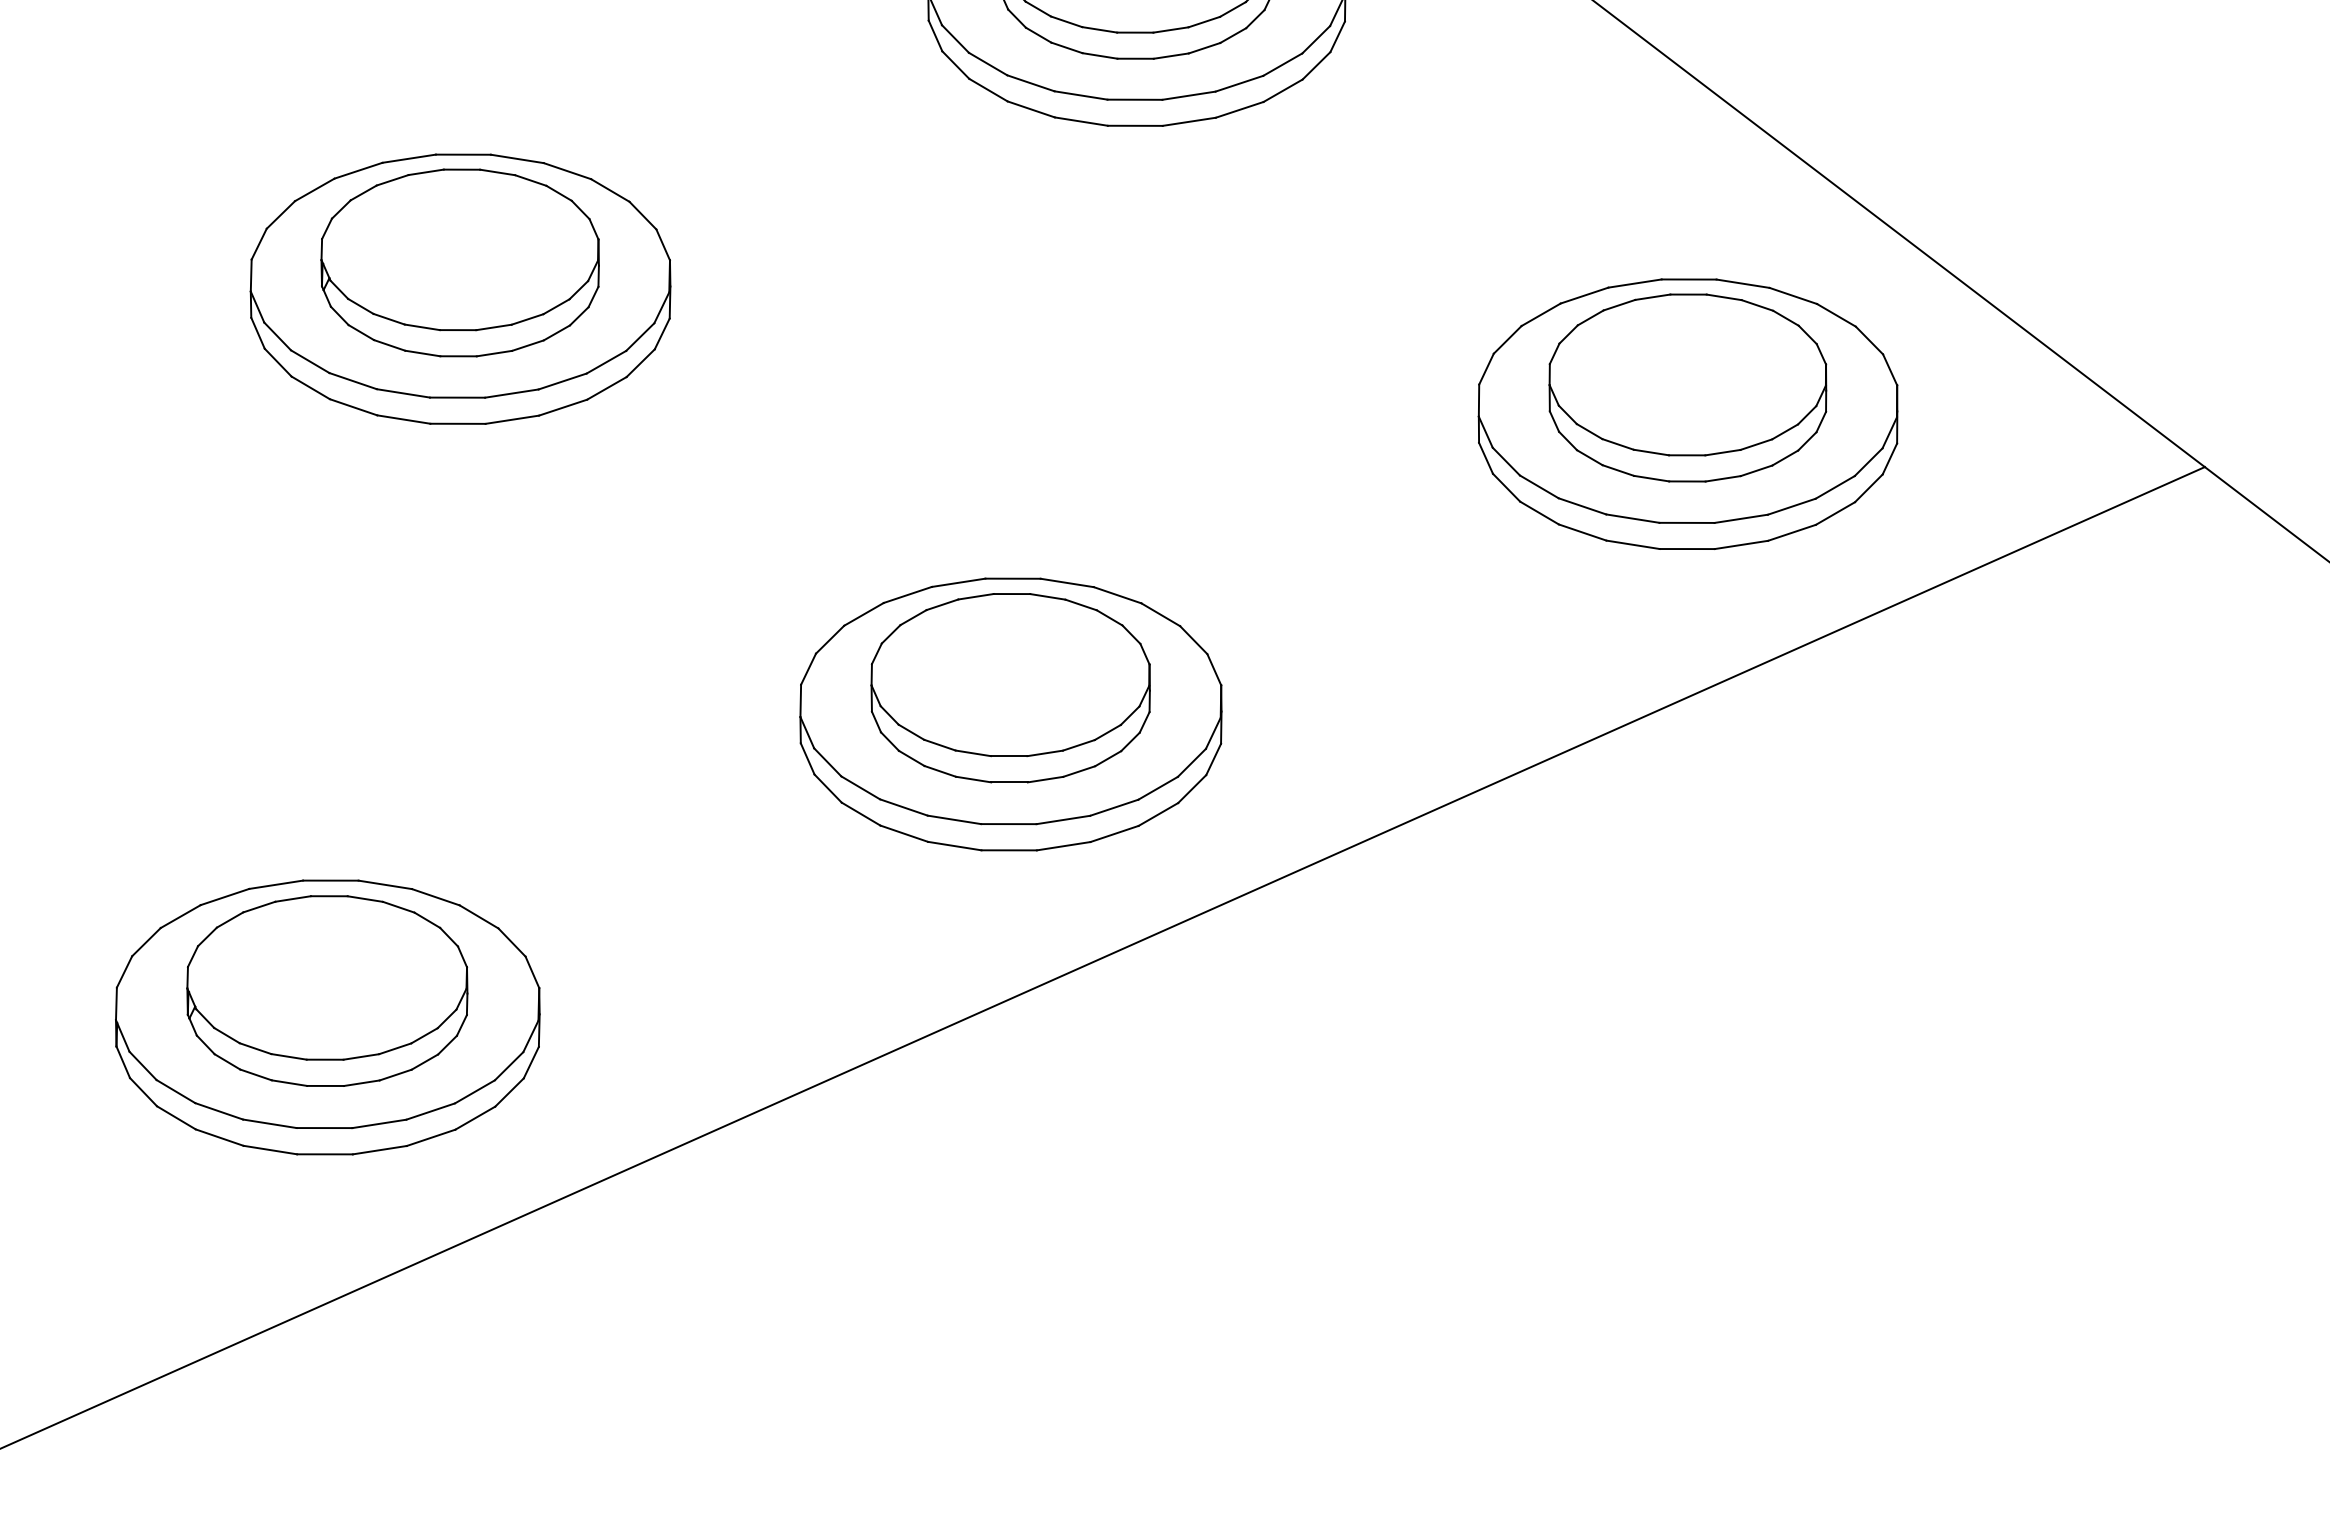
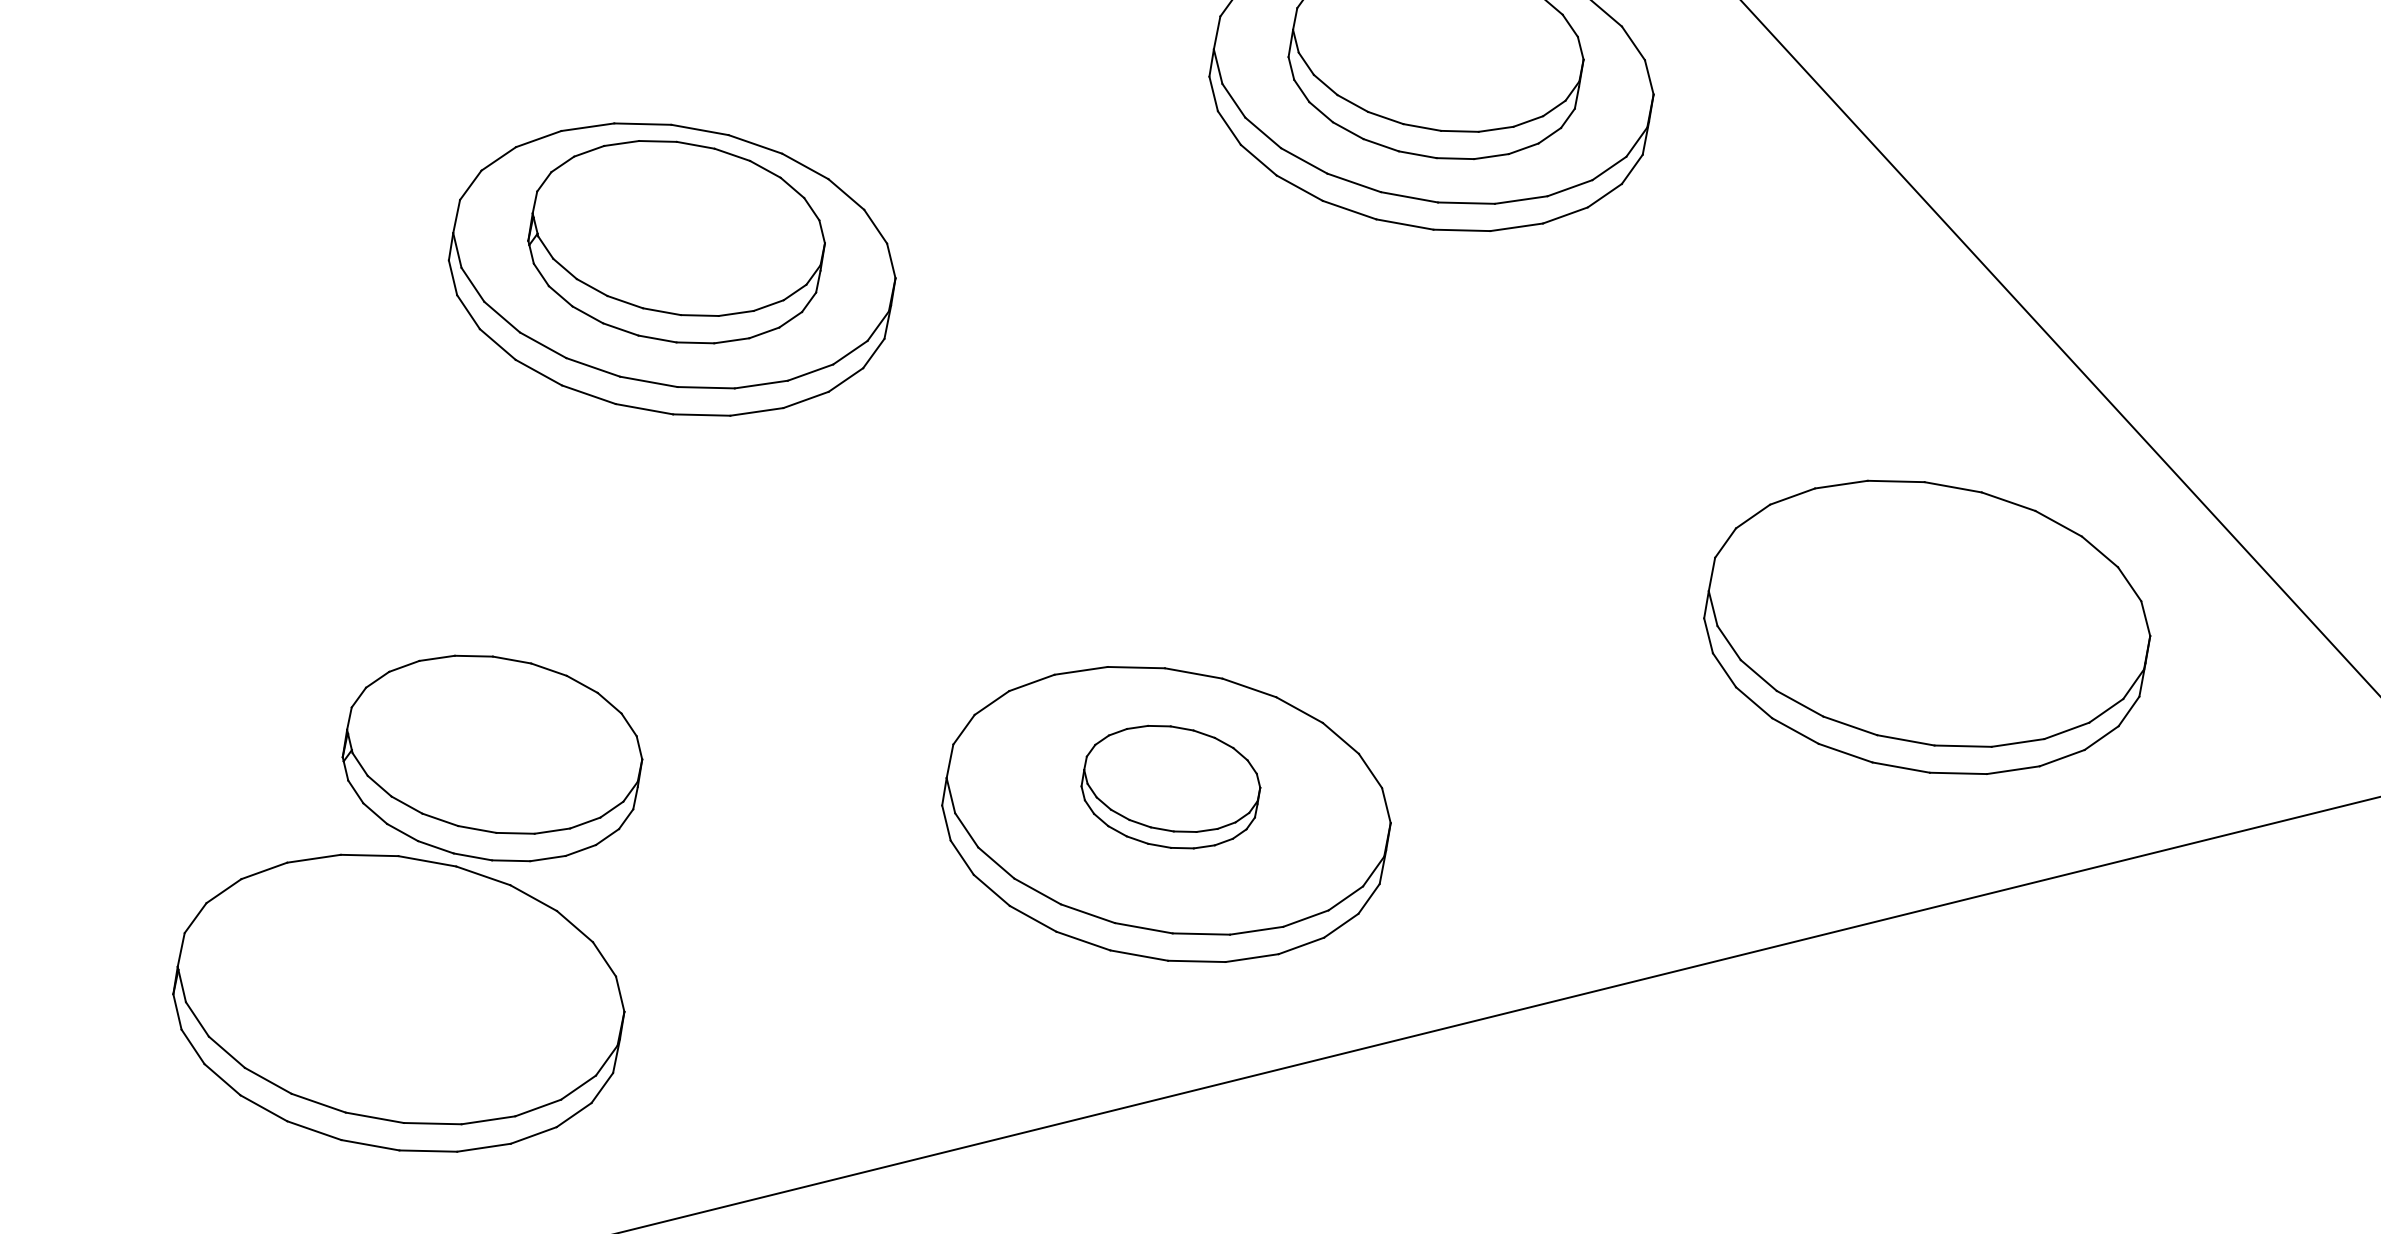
part: (1687, 387) -> (1931, 599), removed
part: (1010, 688) -> (1170, 787), size x0.6
part: (327, 990) -> (492, 757), moved

